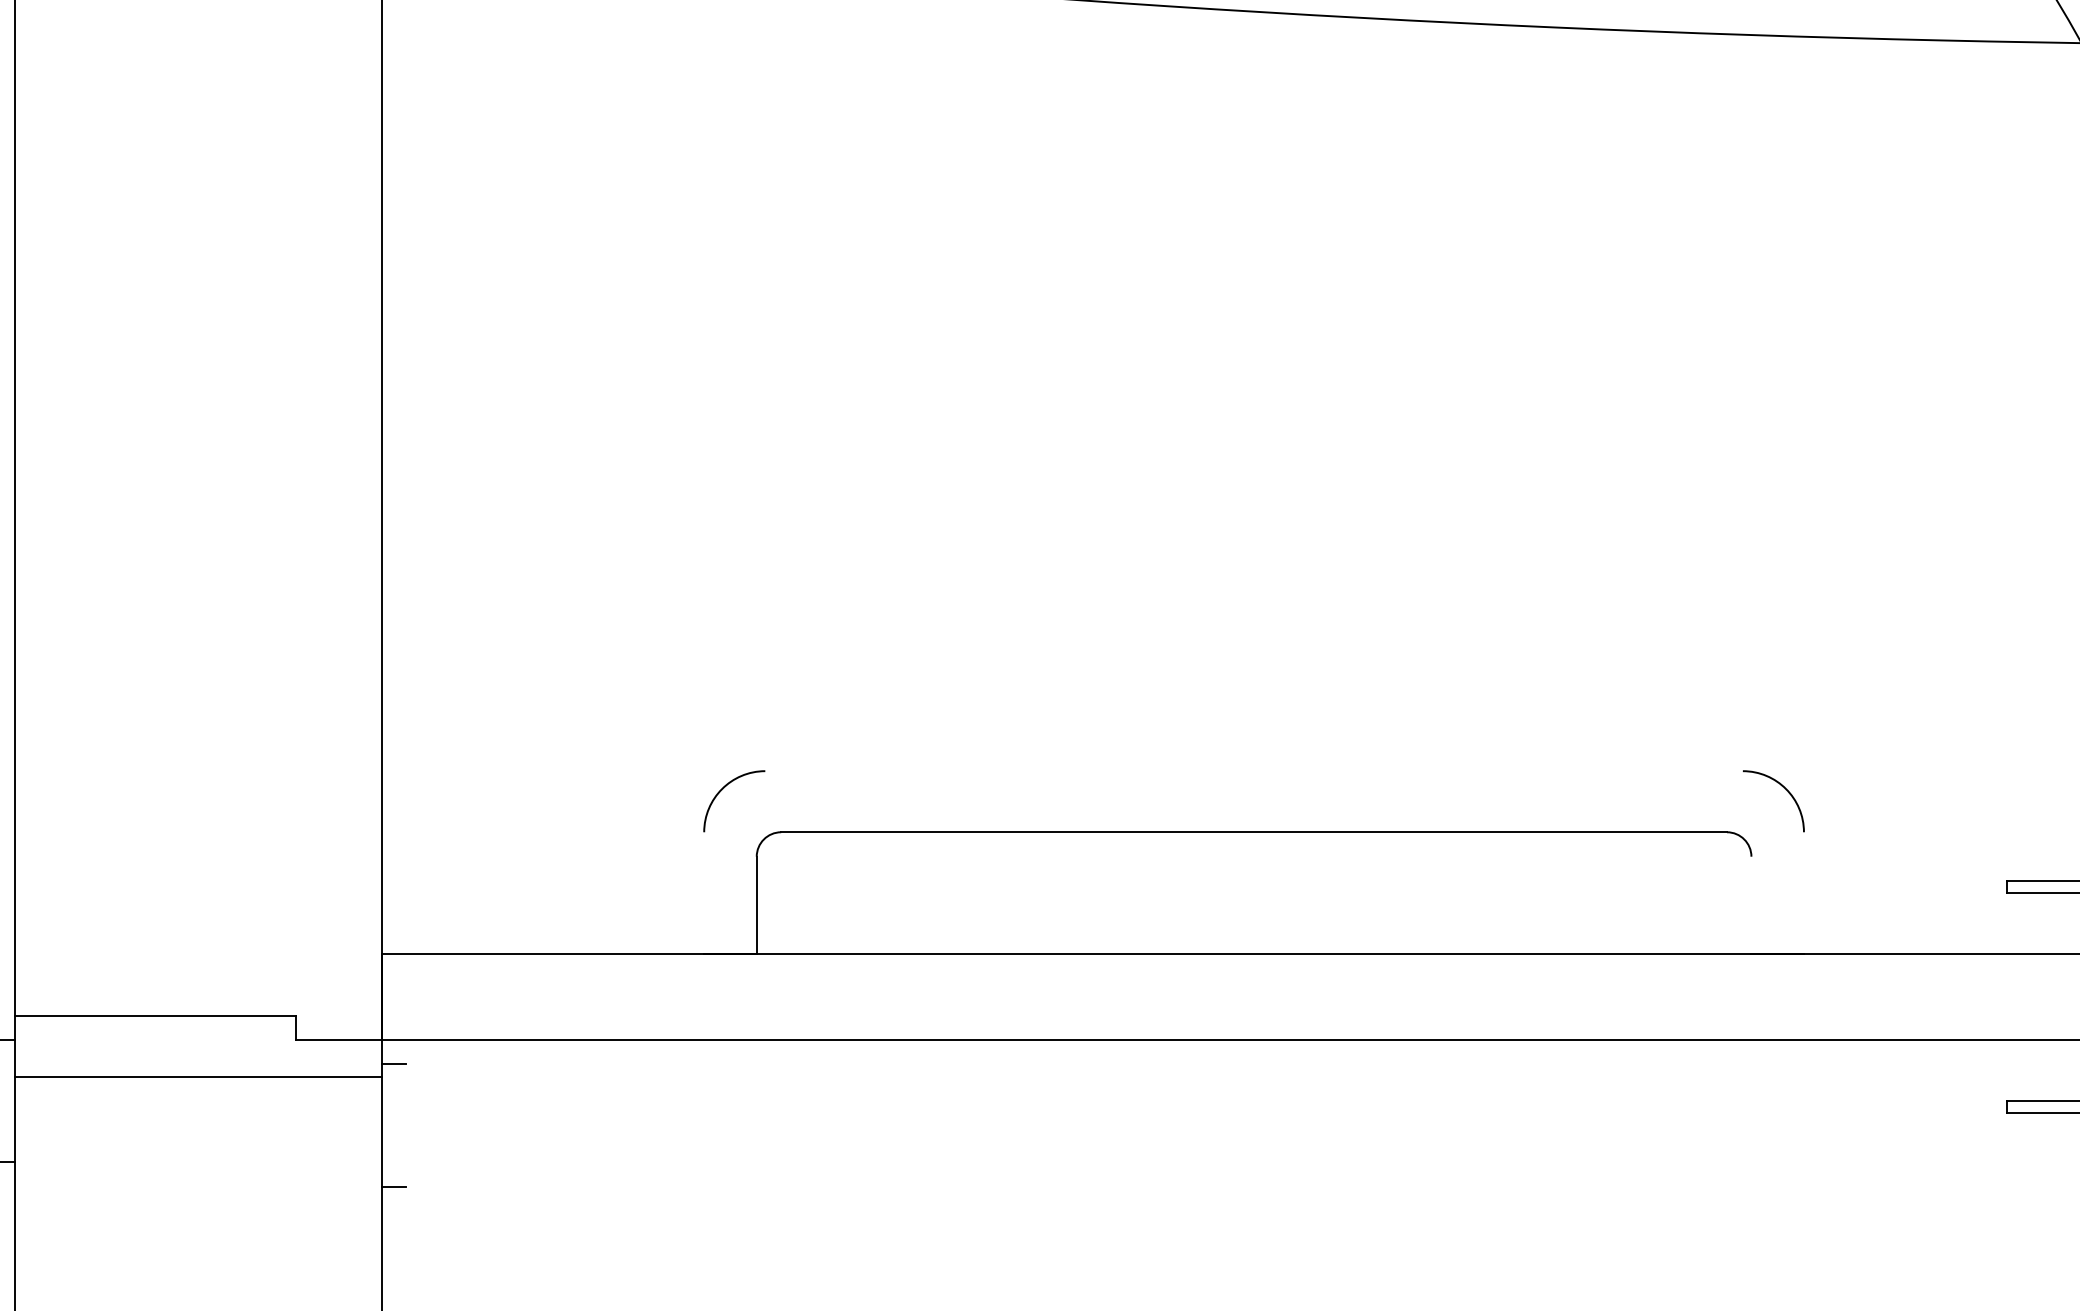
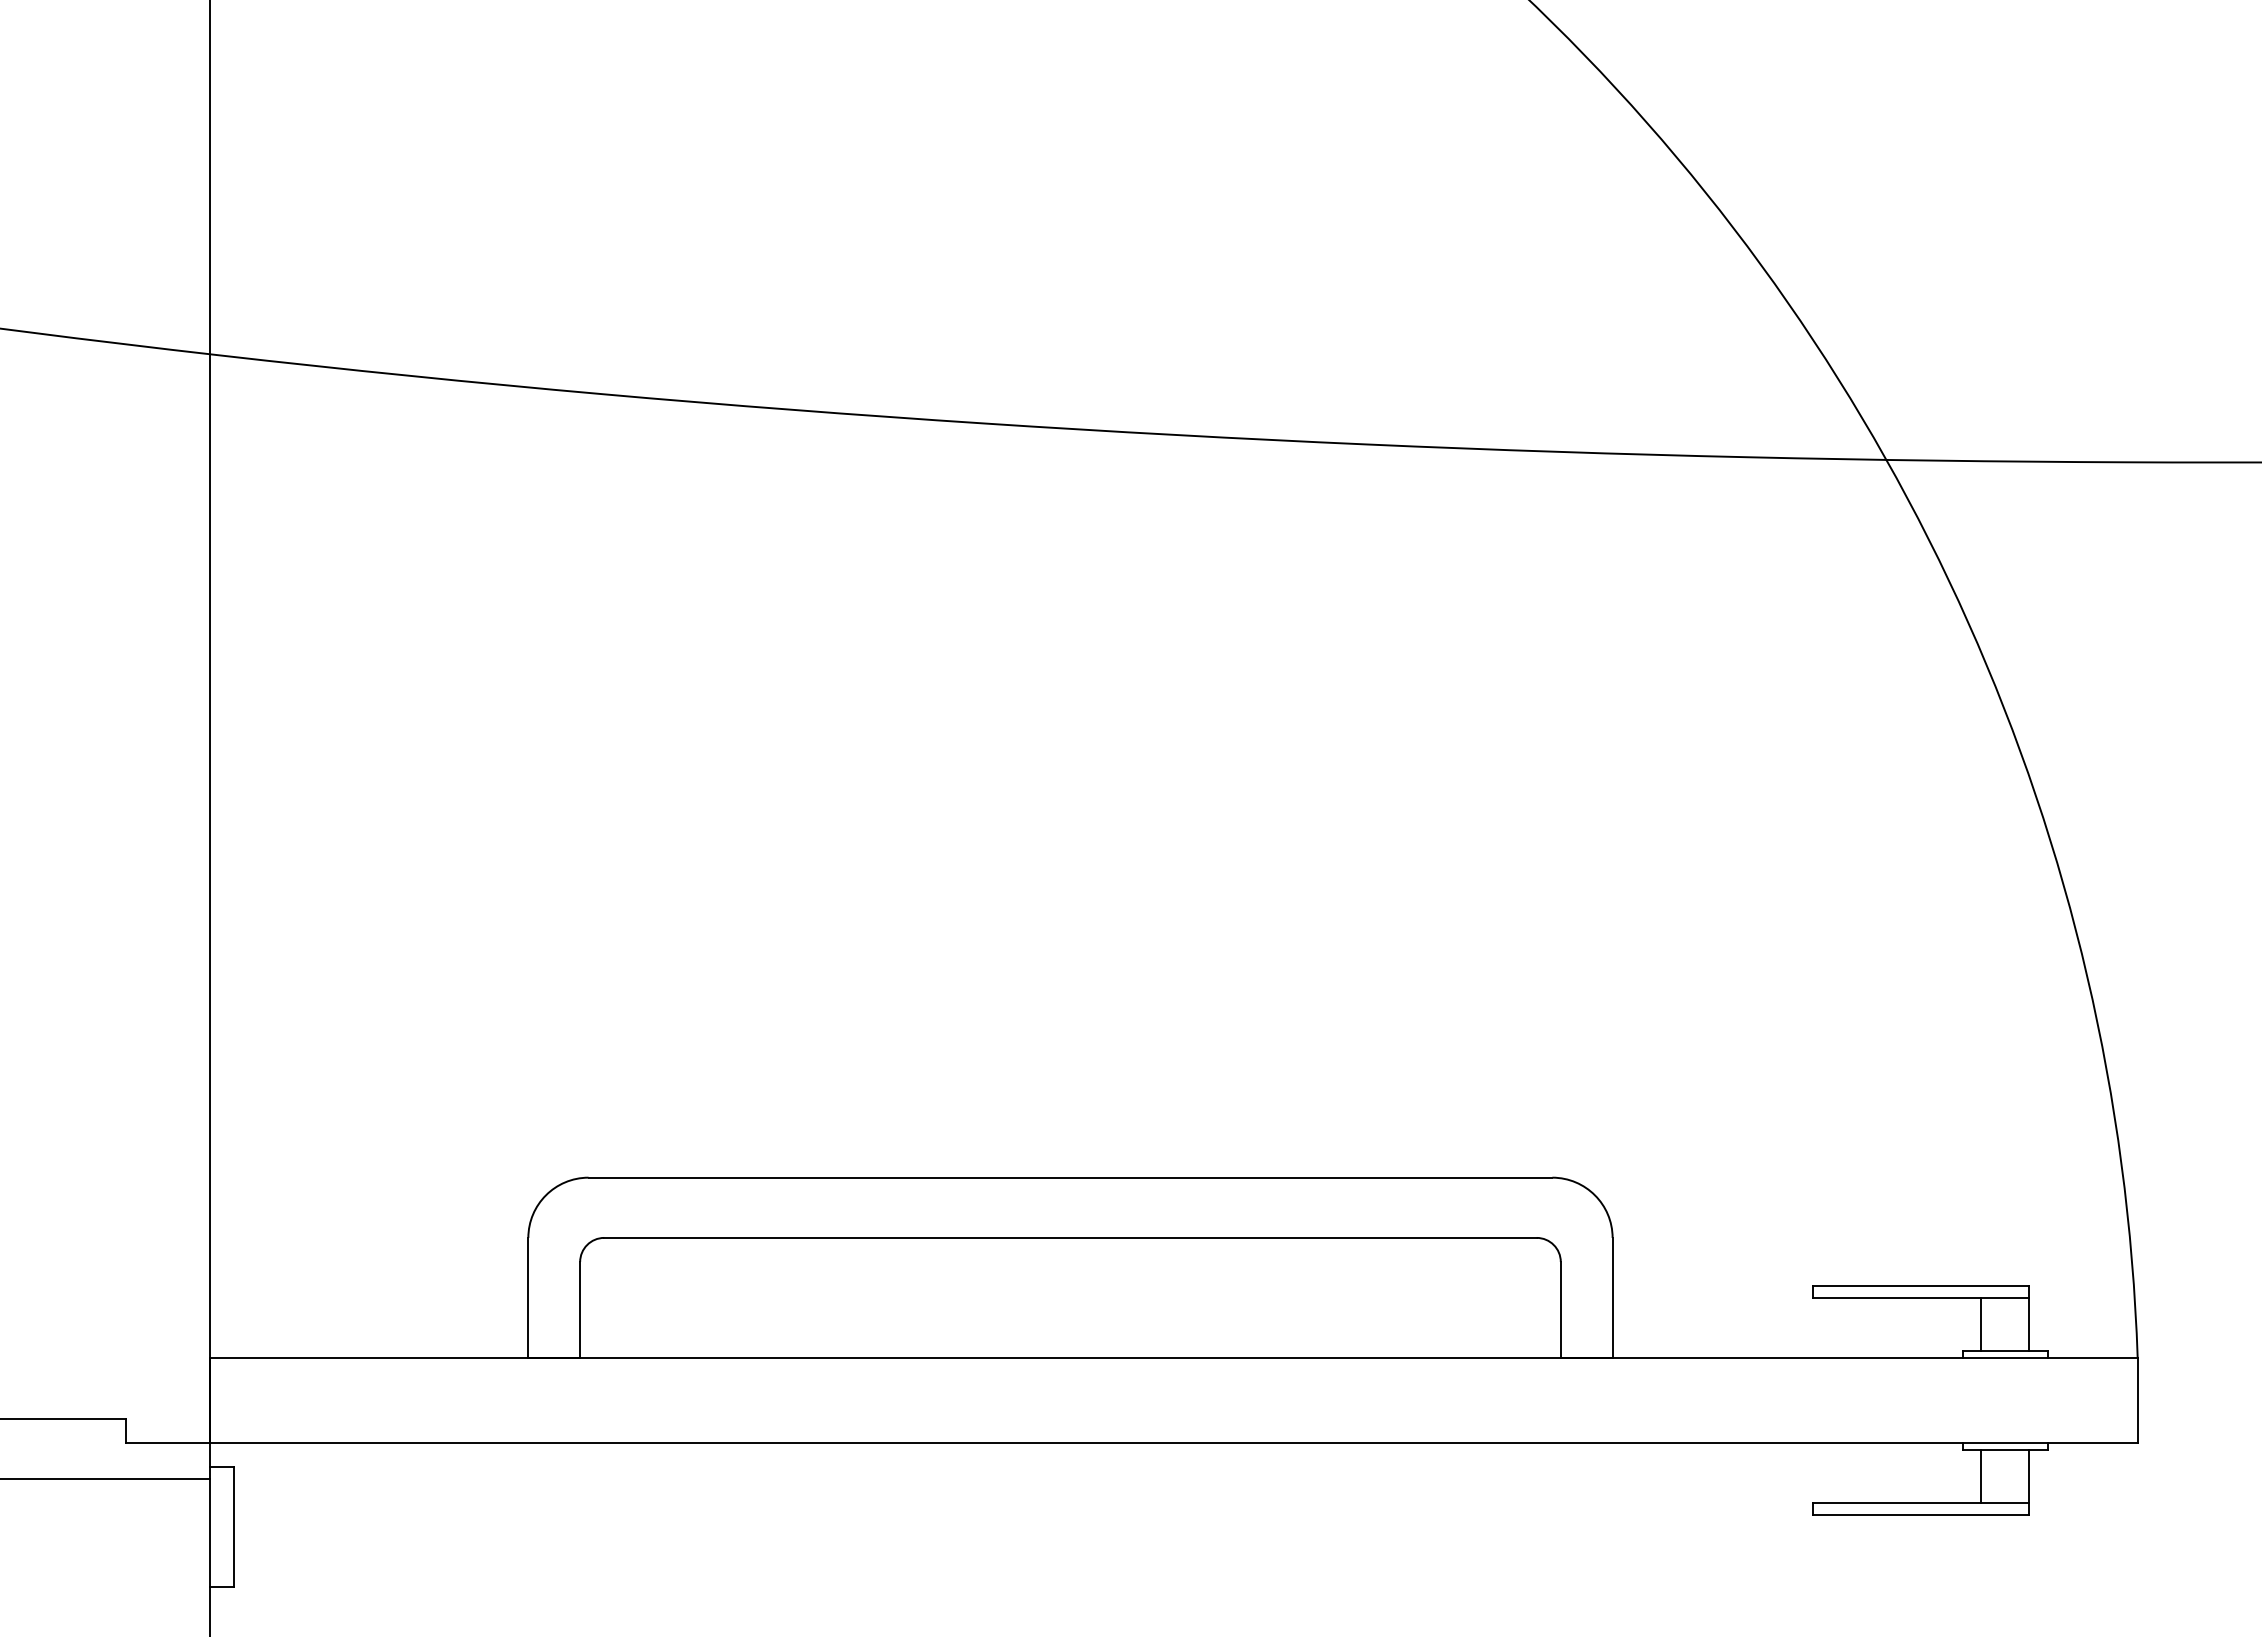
line: (1254, 770) -> (1070, 1177), added
line: (704, 892) -> (528, 1297), added
line: (1803, 892) -> (1612, 1297), added
line: (1751, 905) -> (1560, 1310), added
line: (406, 1124) -> (234, 1526), added

